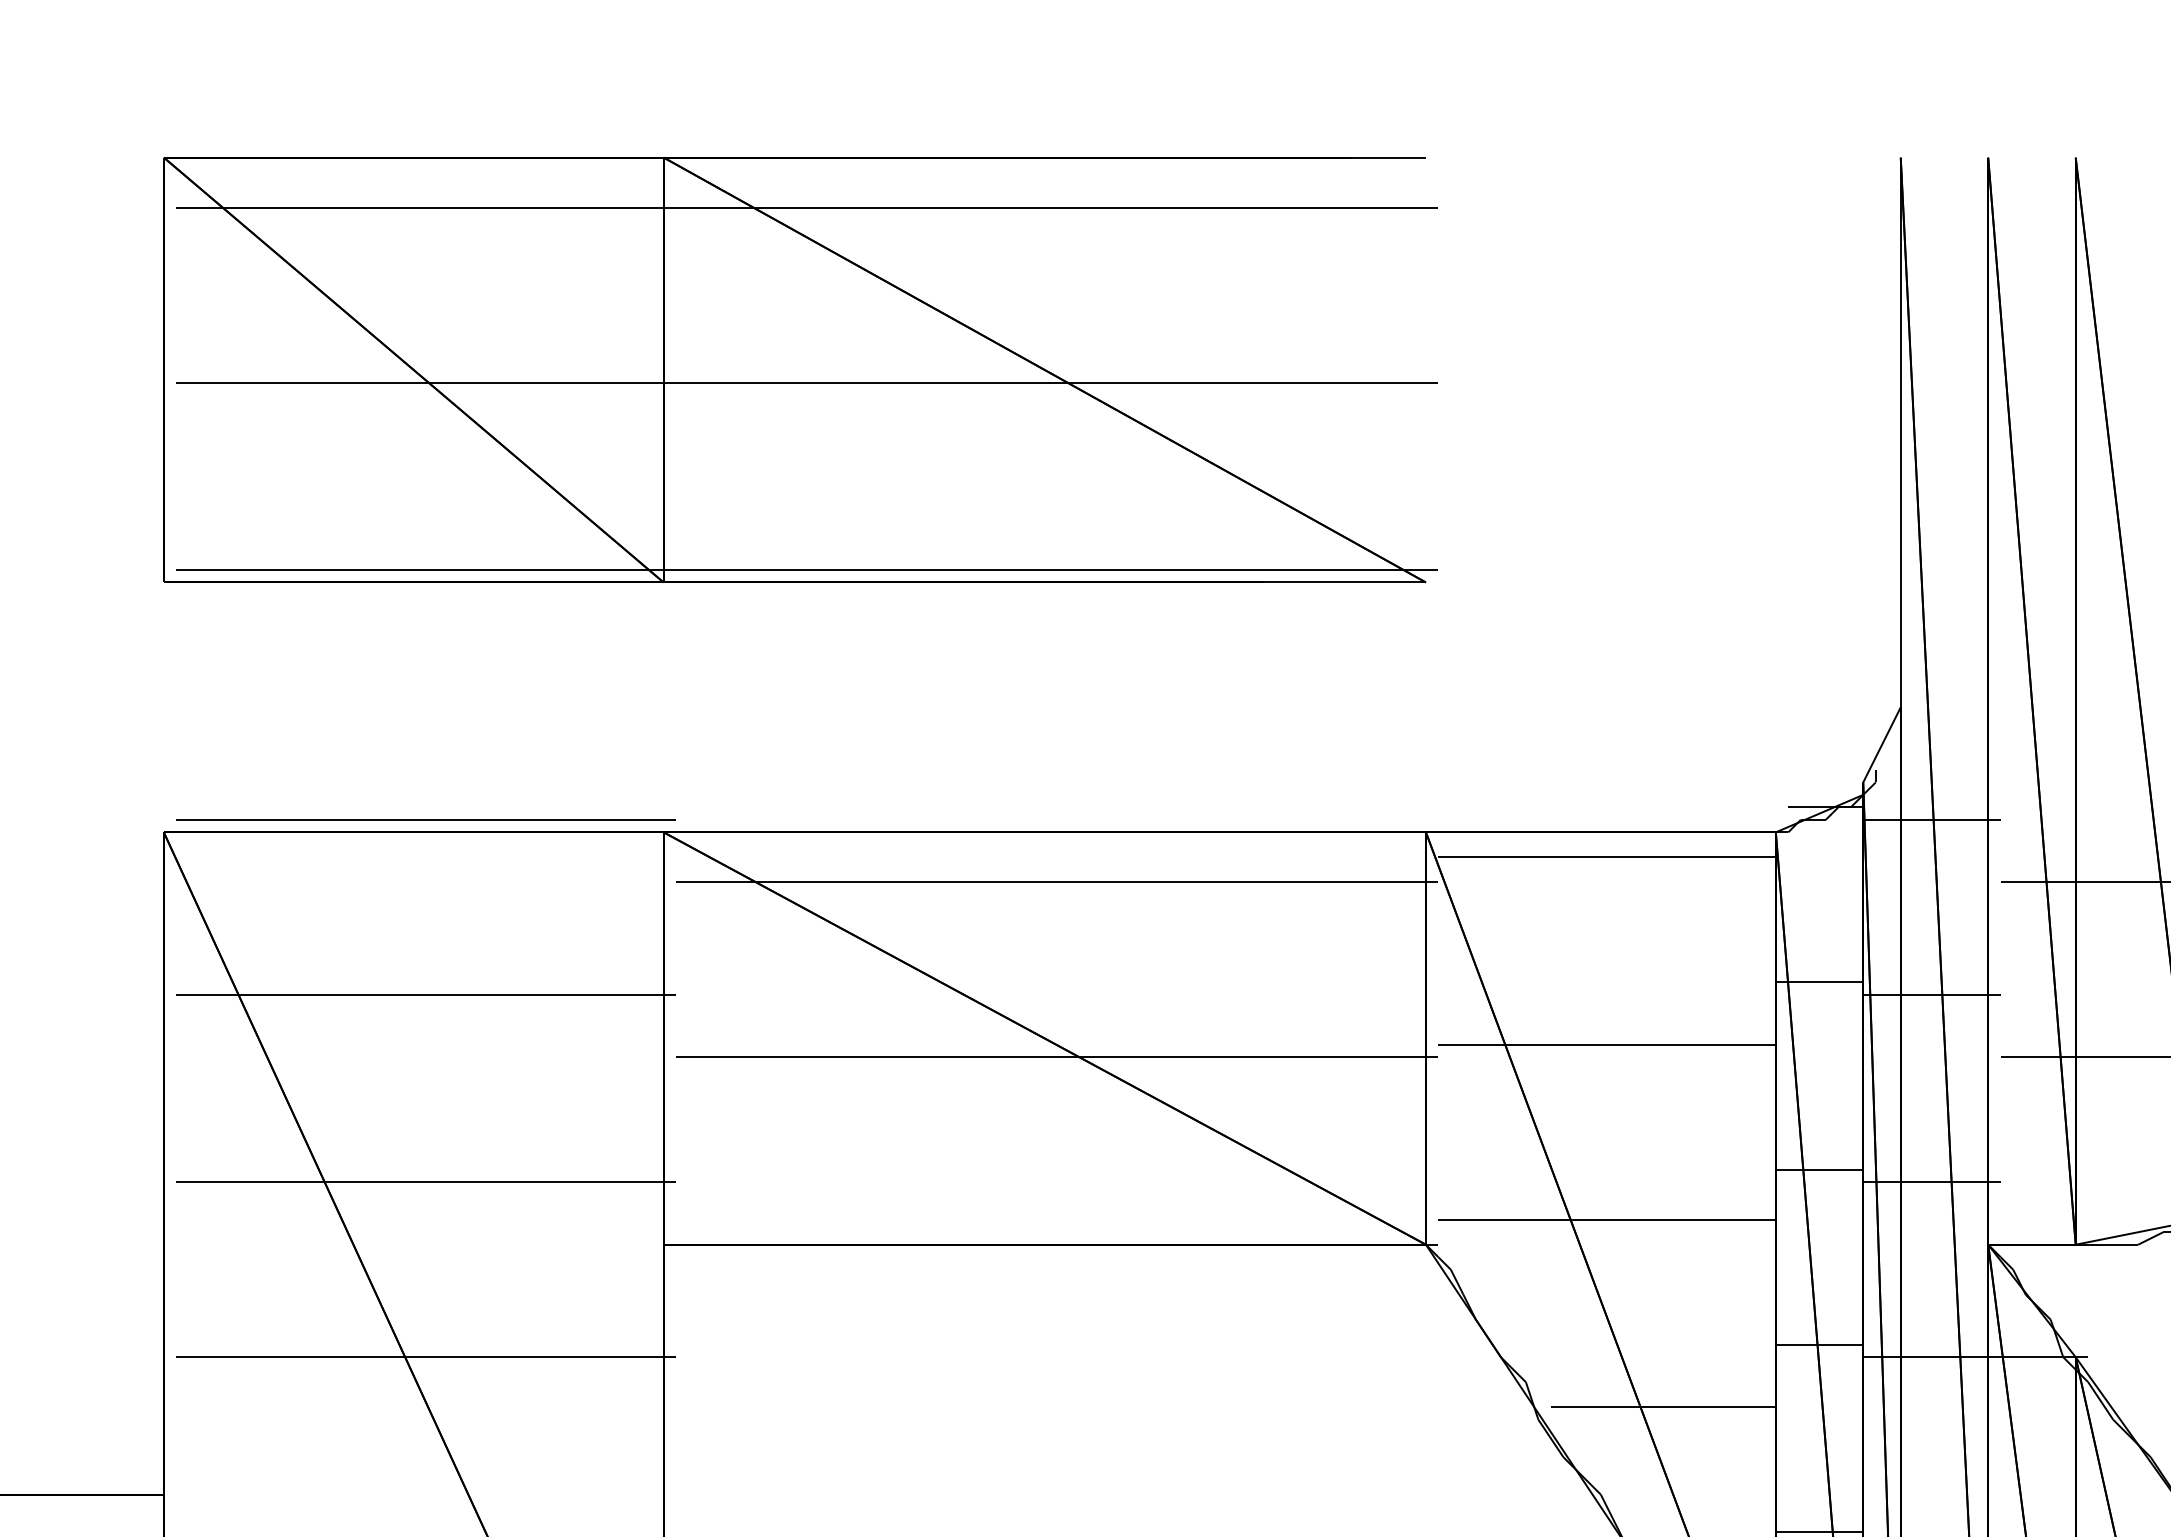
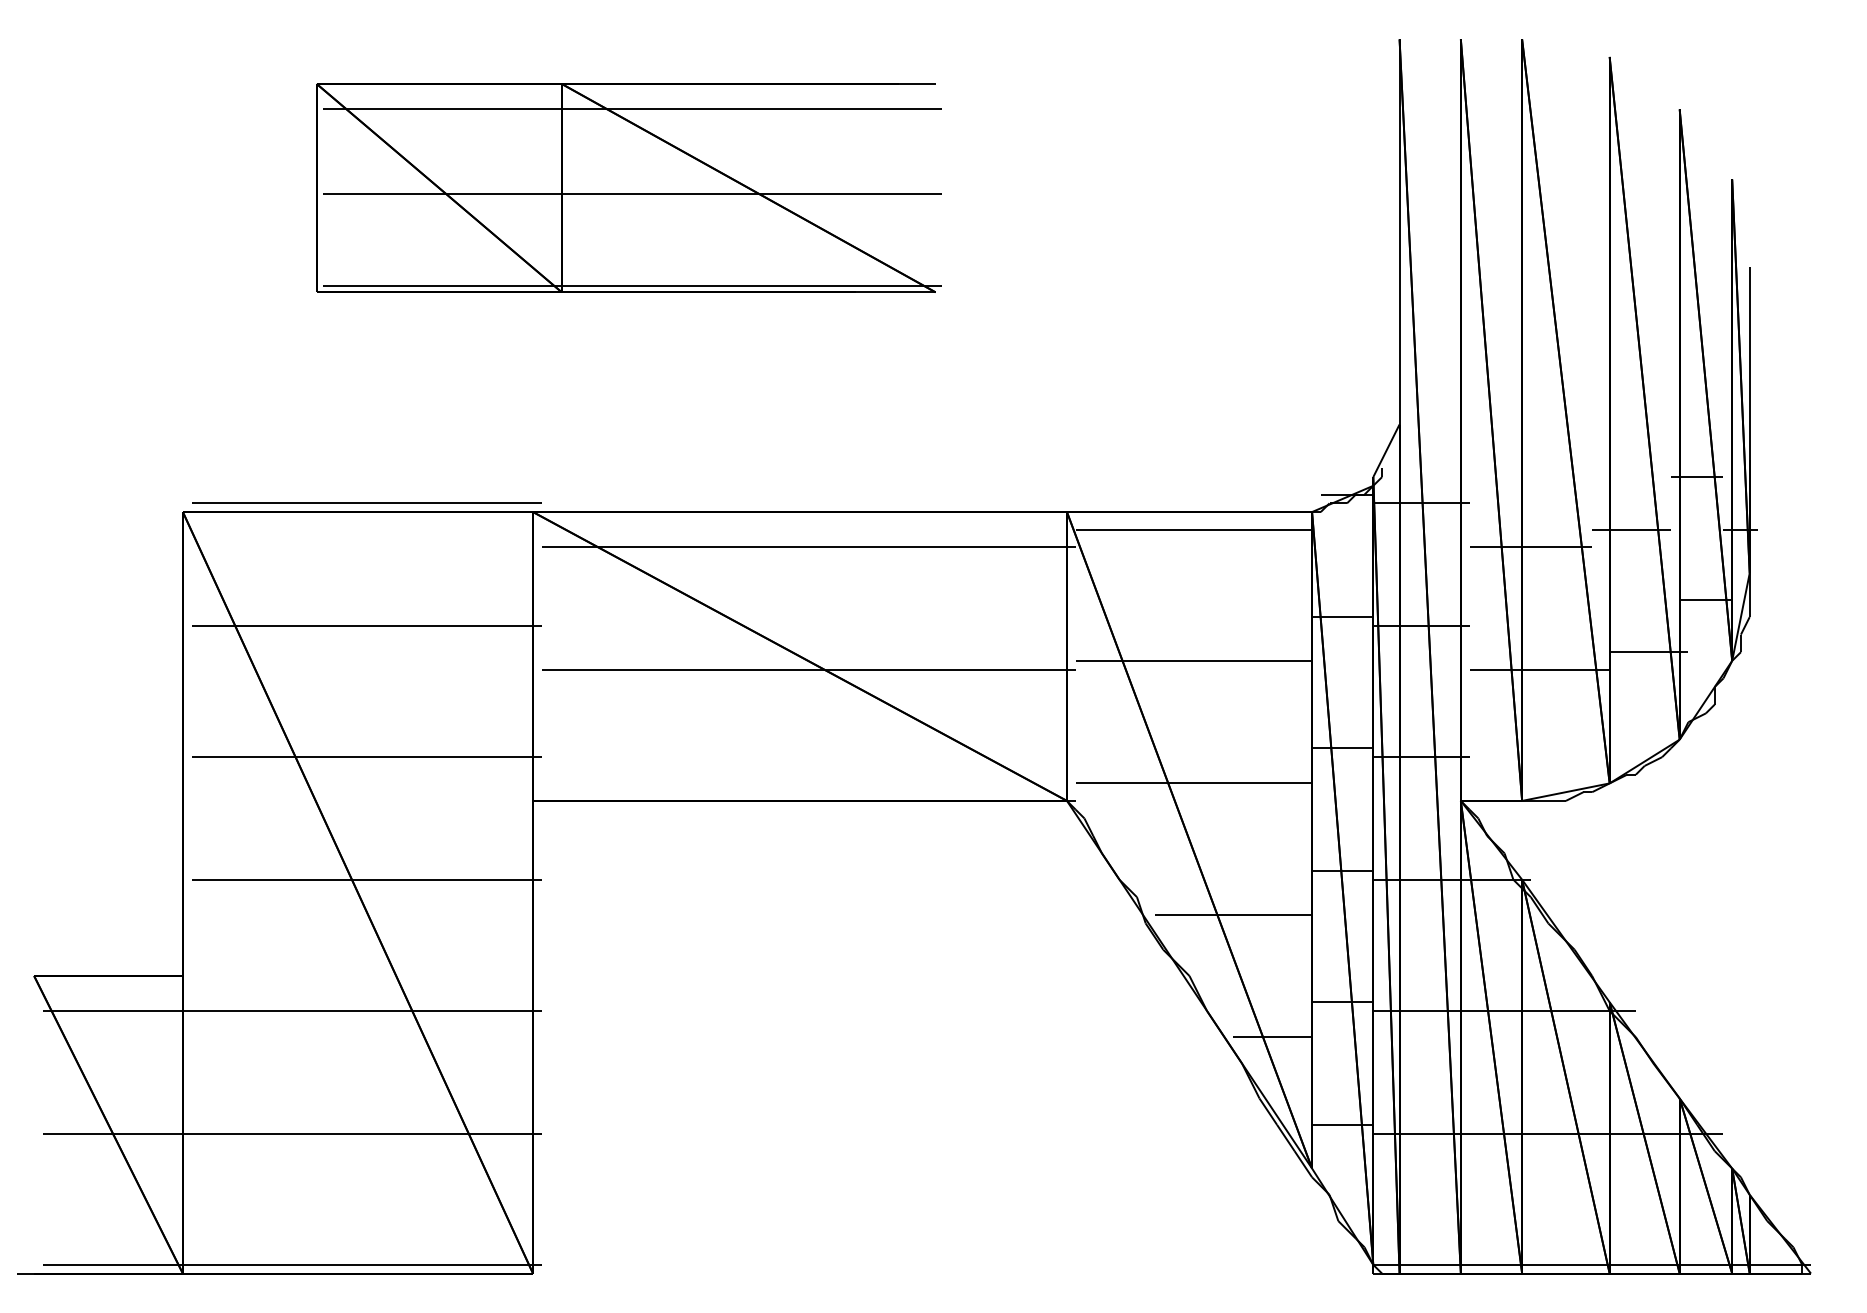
part: (799, 369) -> (628, 187), size x0.7

